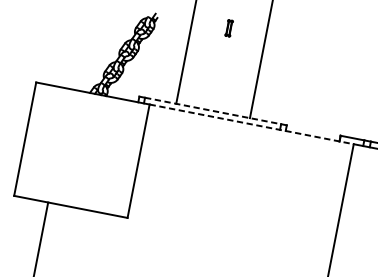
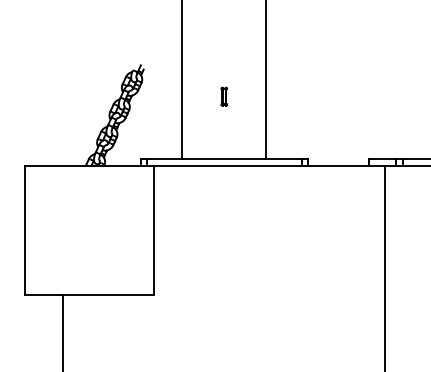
part: (229, 28) -> (224, 96), moved
line: (213, 111) -> (224, 159), dashed -> solid
line: (251, 124) -> (269, 165), dashed -> solid

